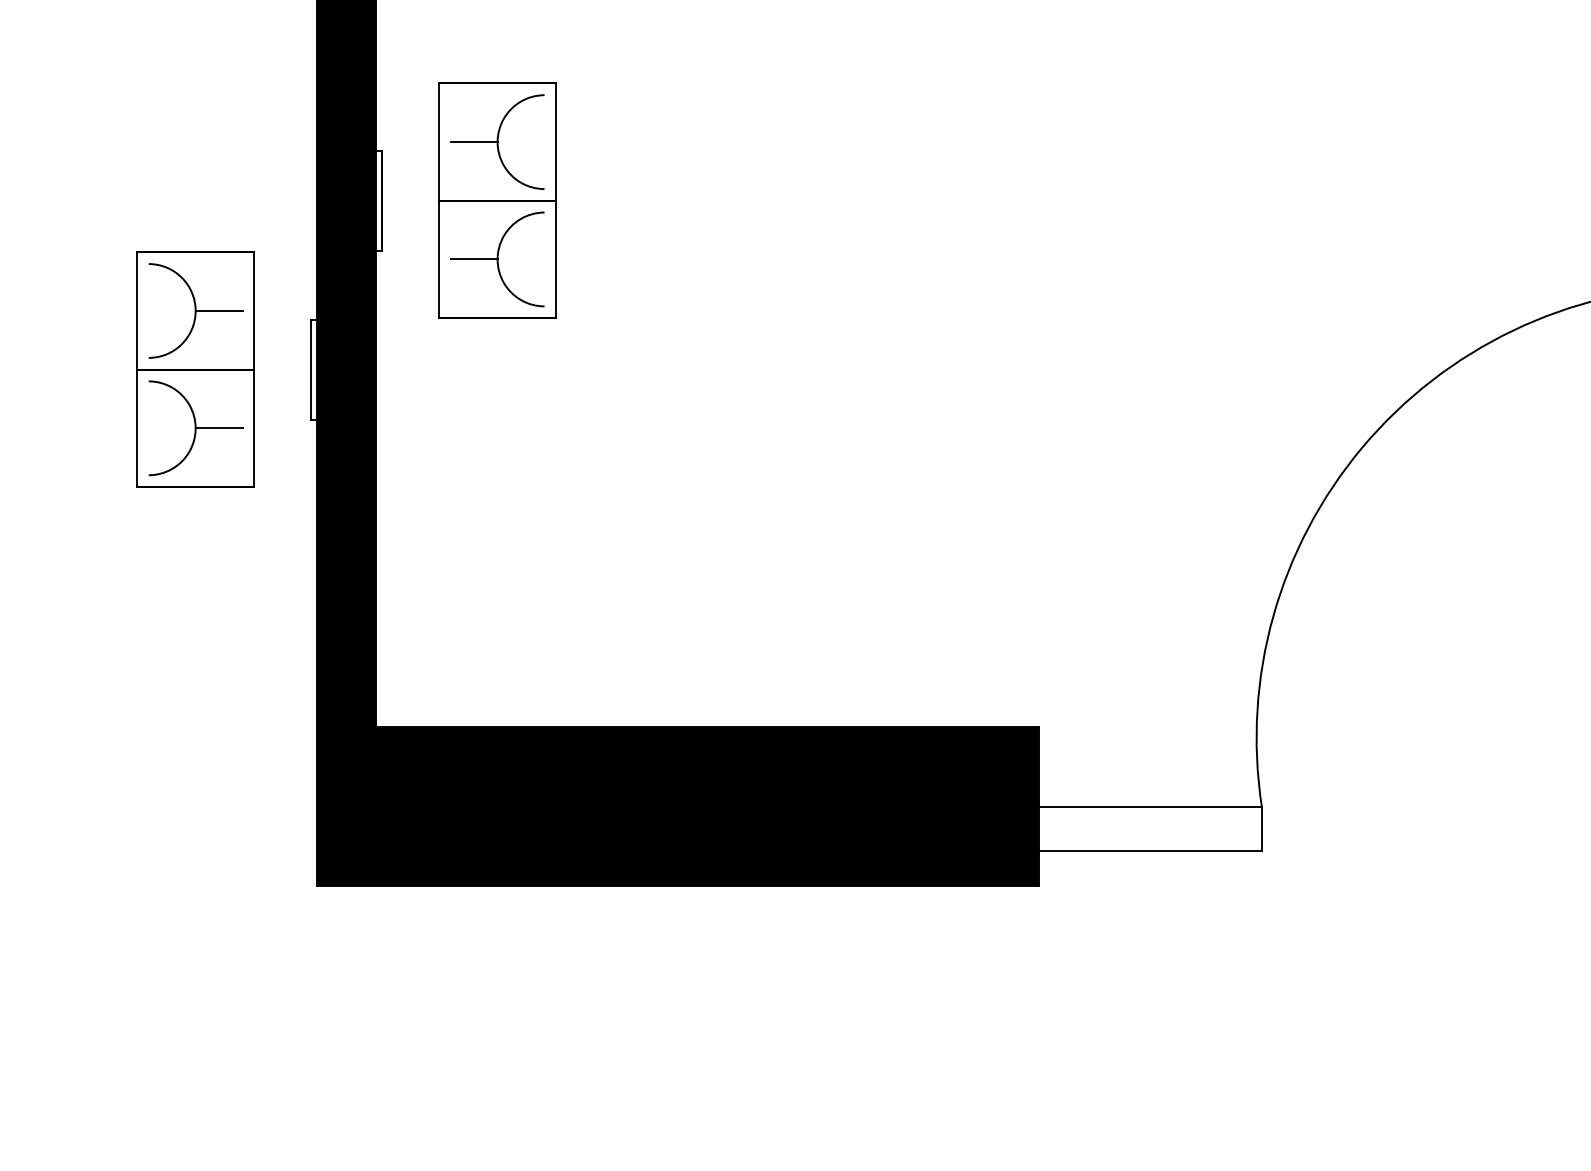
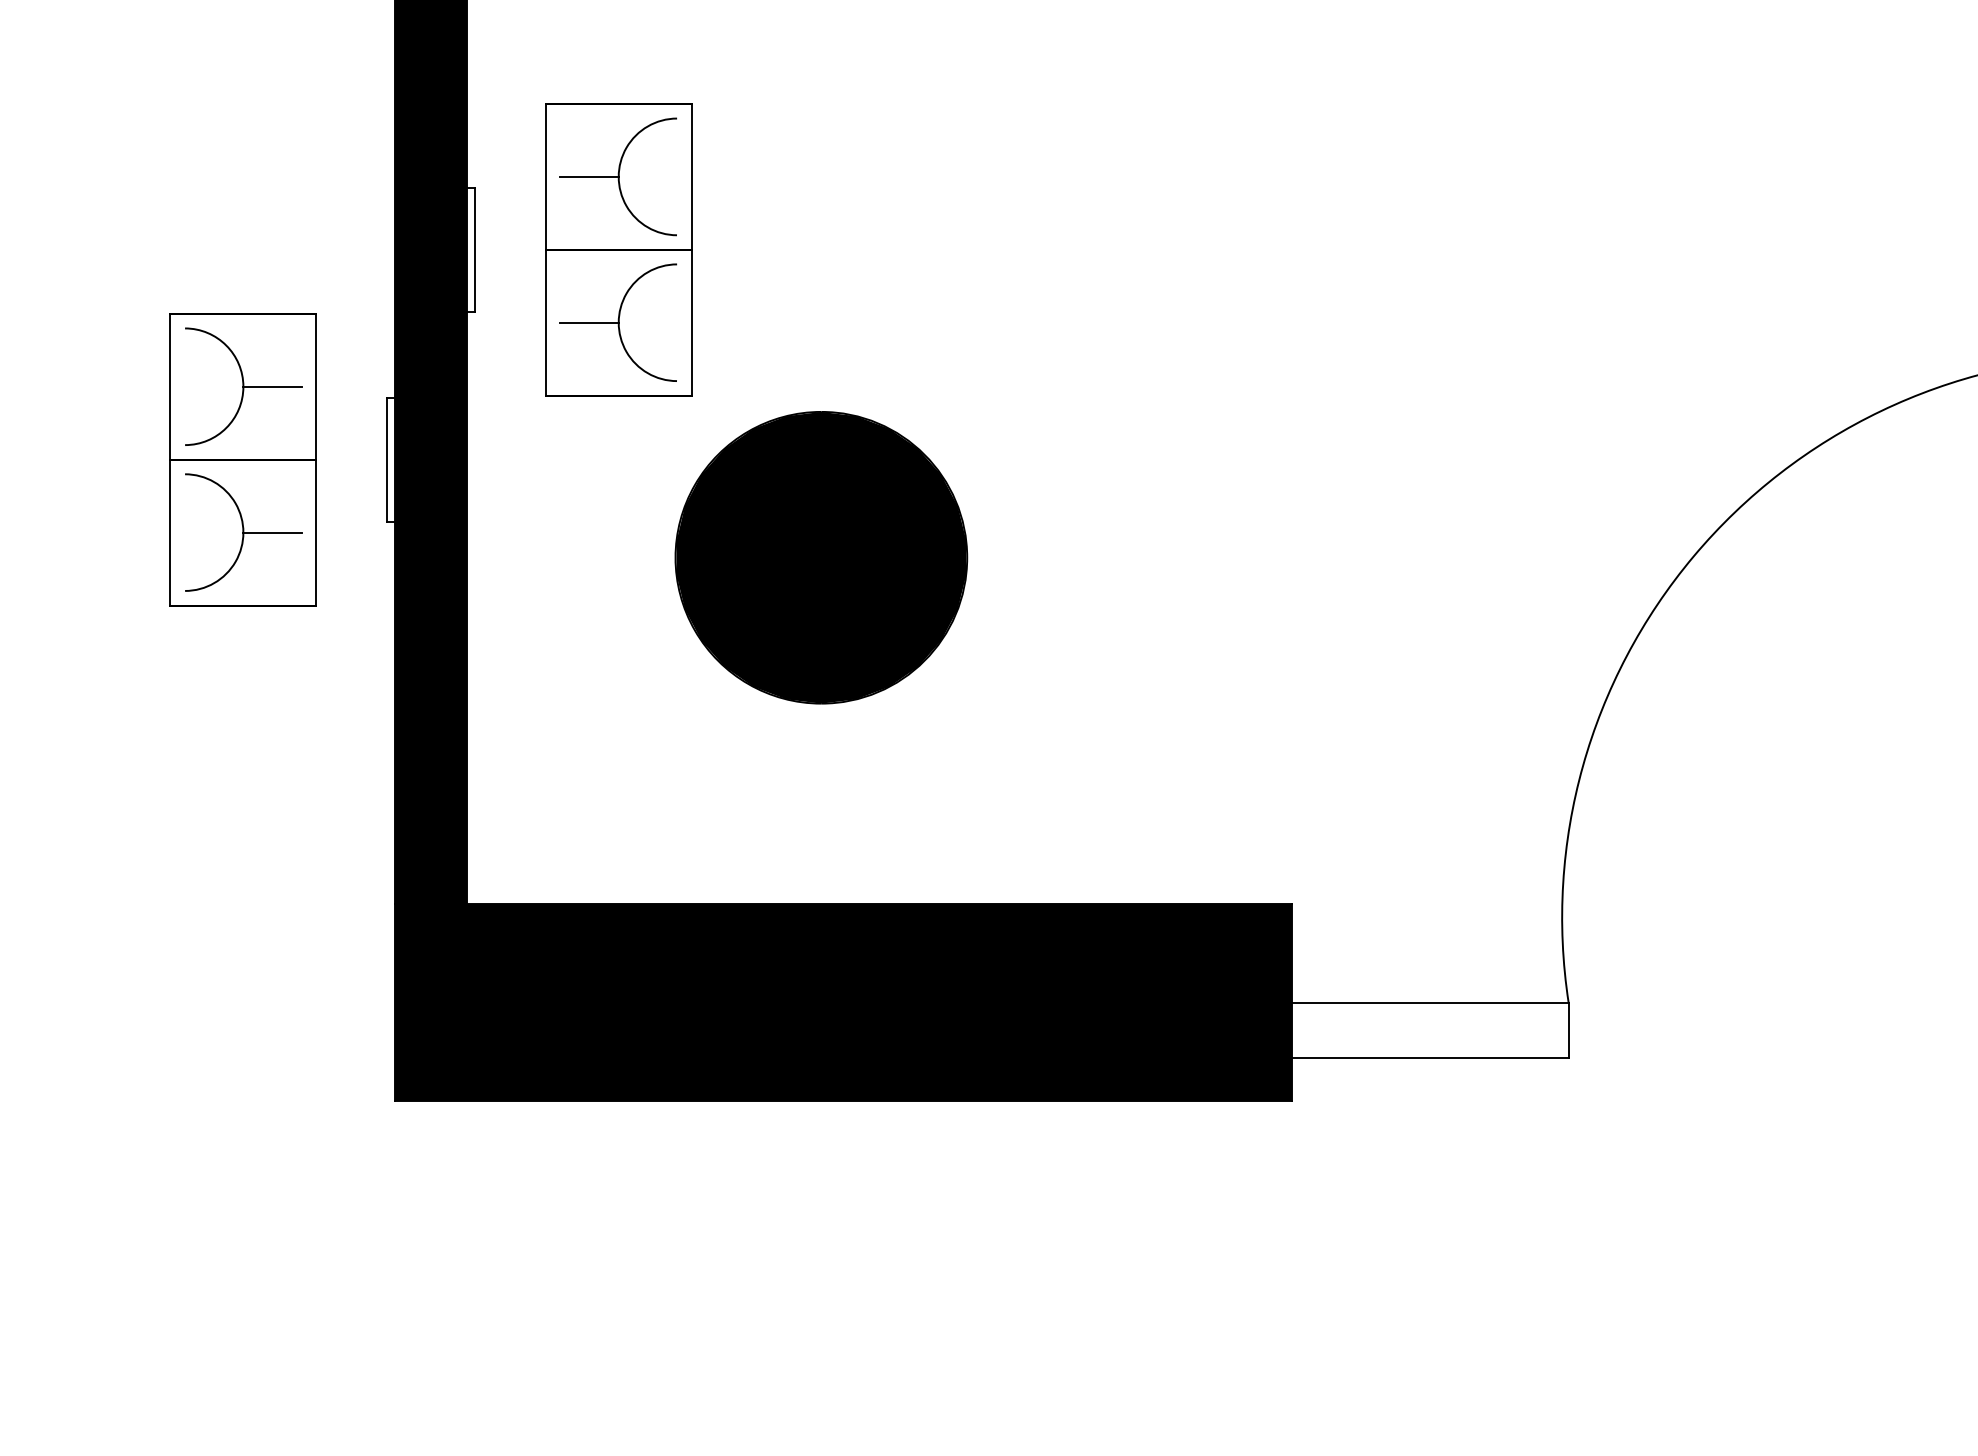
part: (660, 448) -> (821, 557), added

